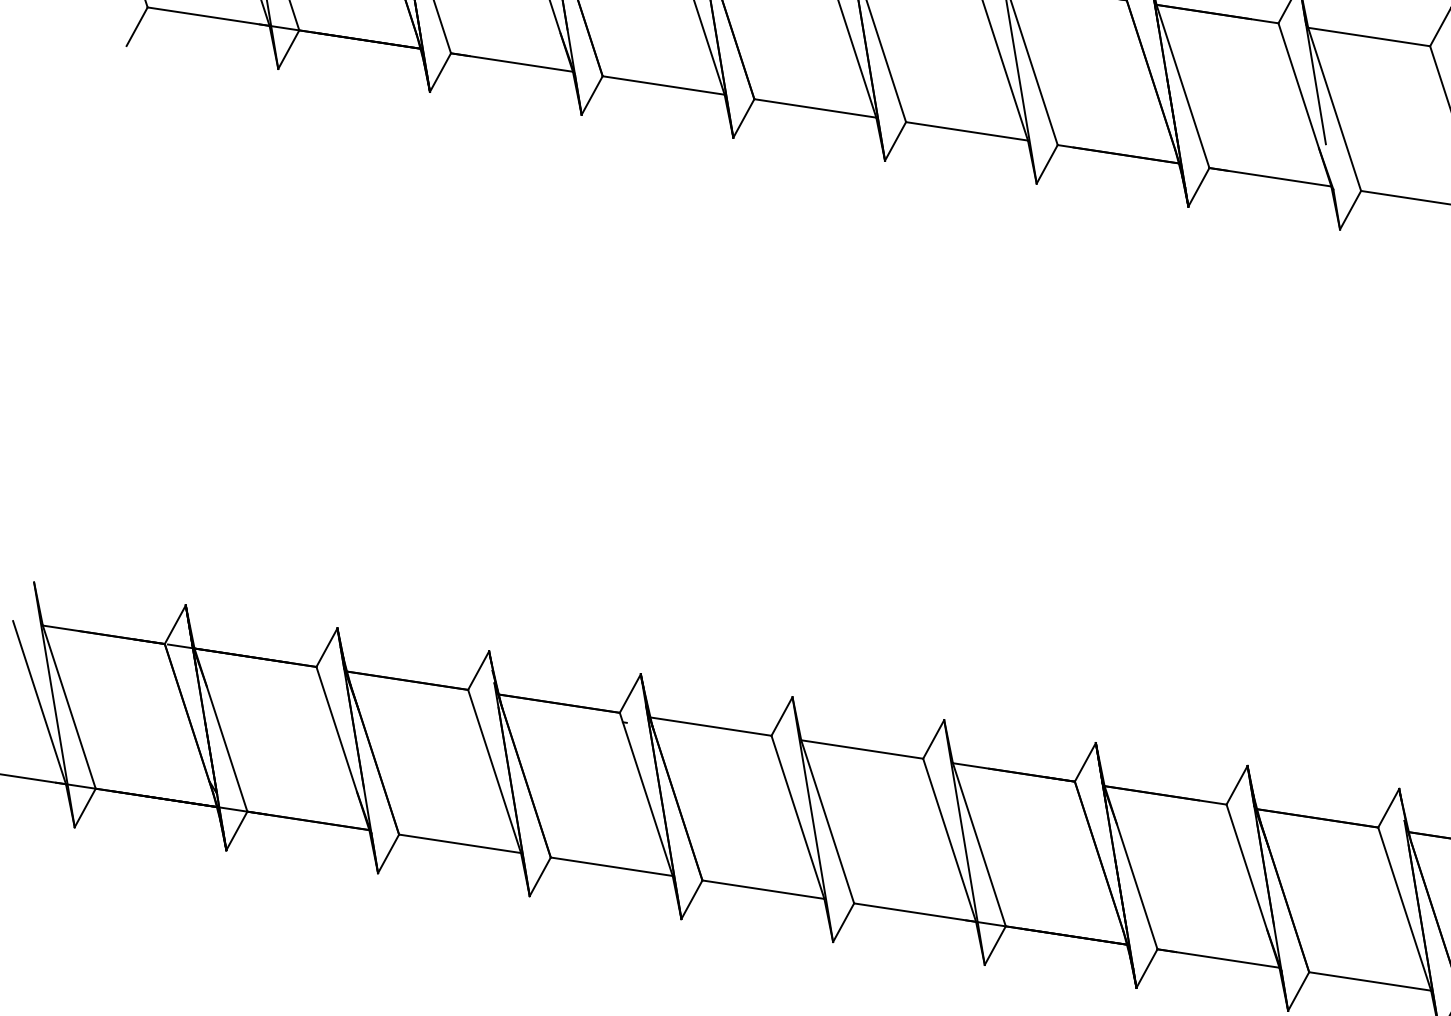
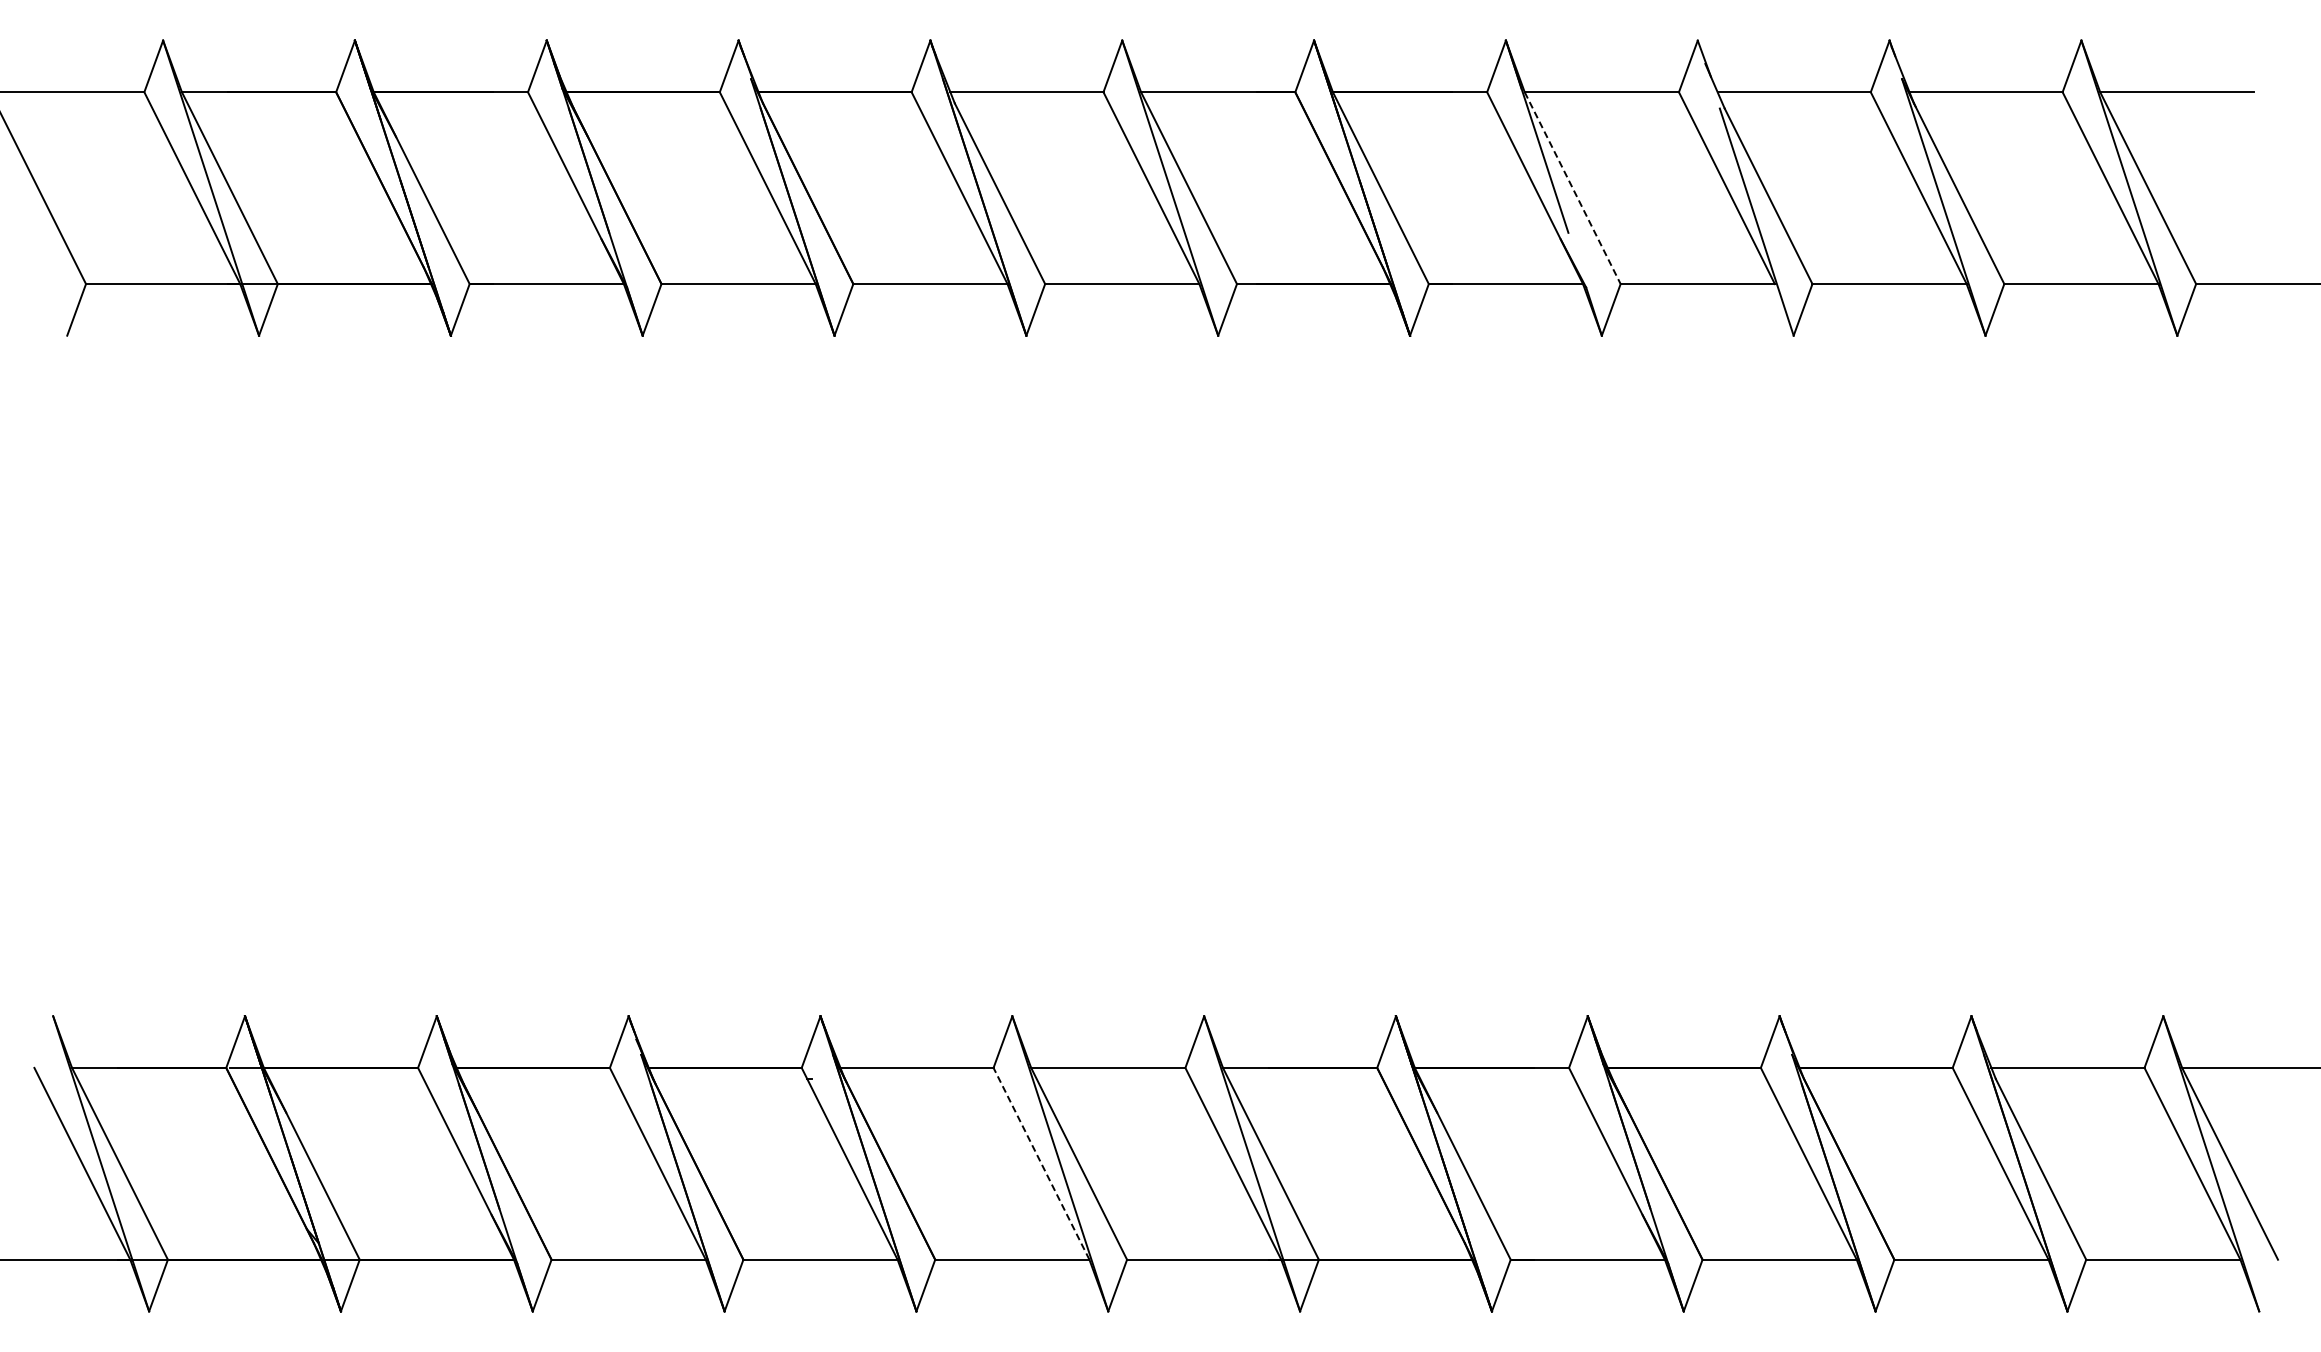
line: (1334, 109) -> (1572, 188), solid -> dashed
line: (797, 817) -> (1041, 1163), solid -> dashed

